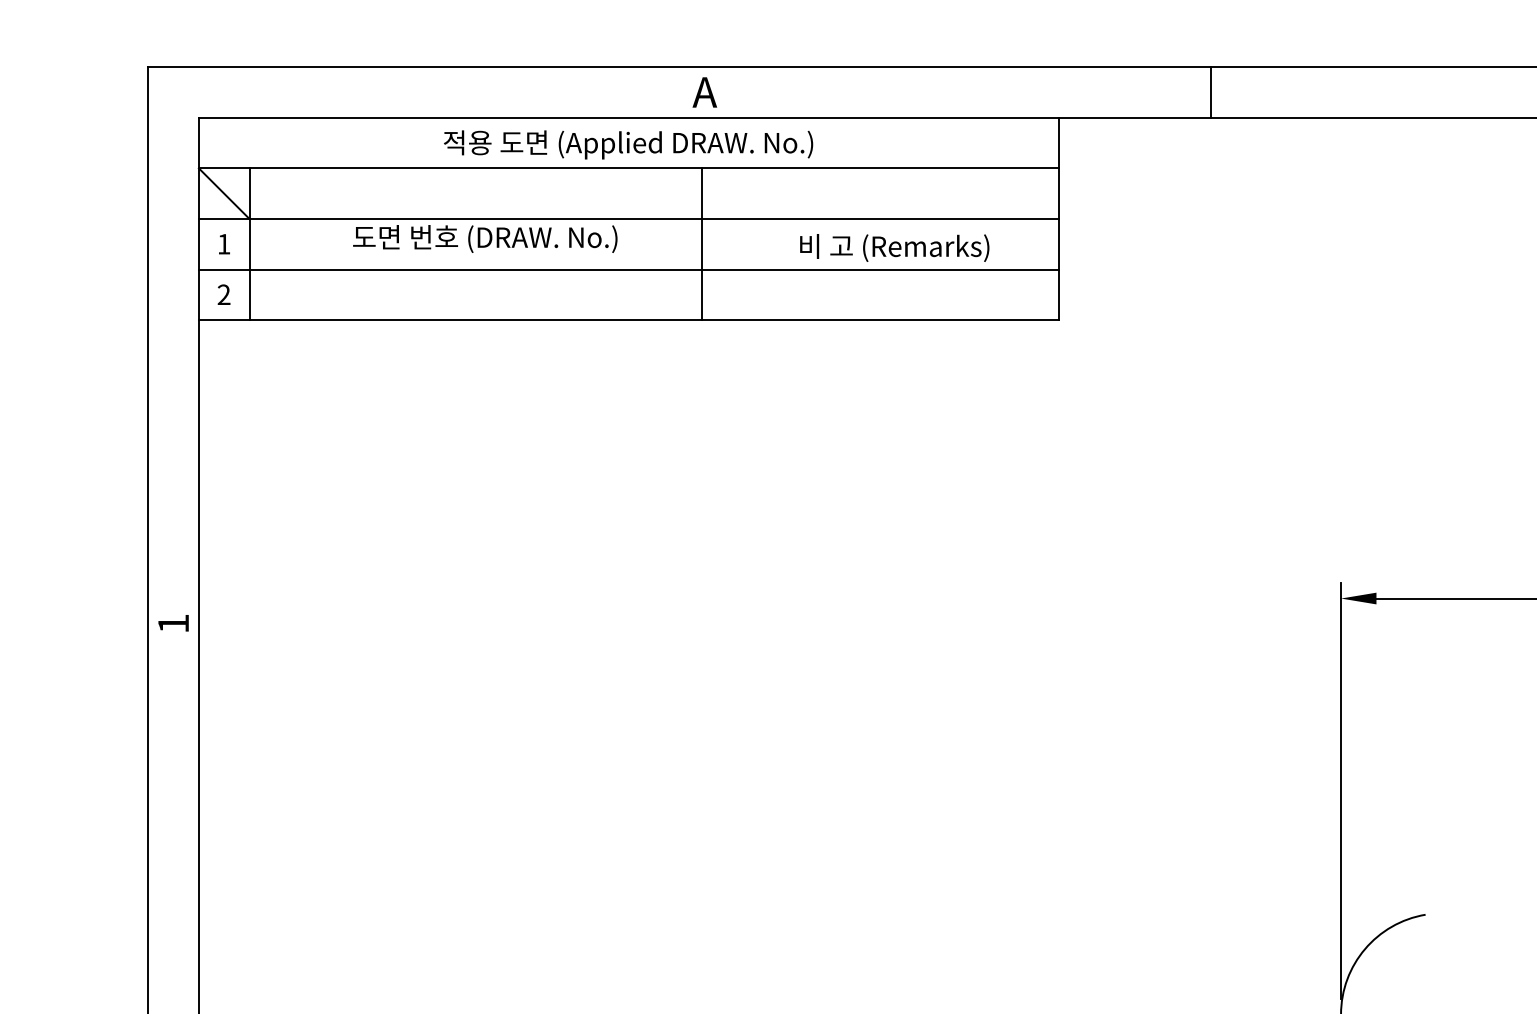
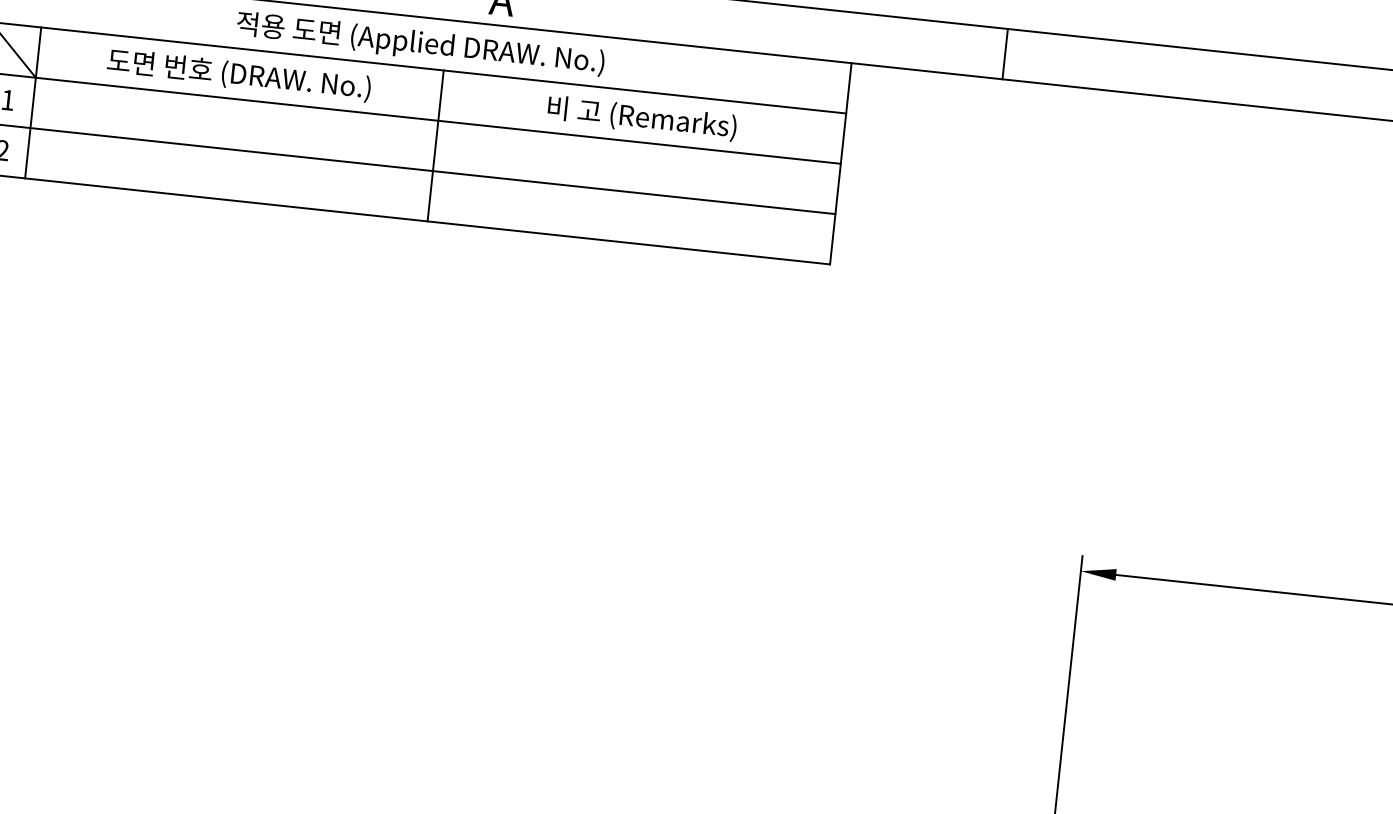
text: (485, 238) -> (239, 74), moved
line: (702, 244) -> (435, 146), moved
text: (894, 247) -> (642, 117), moved

